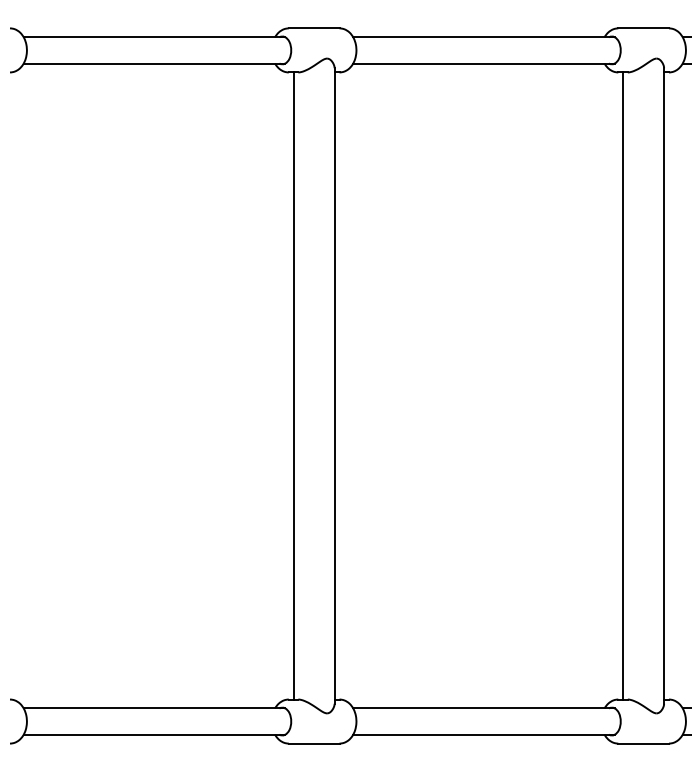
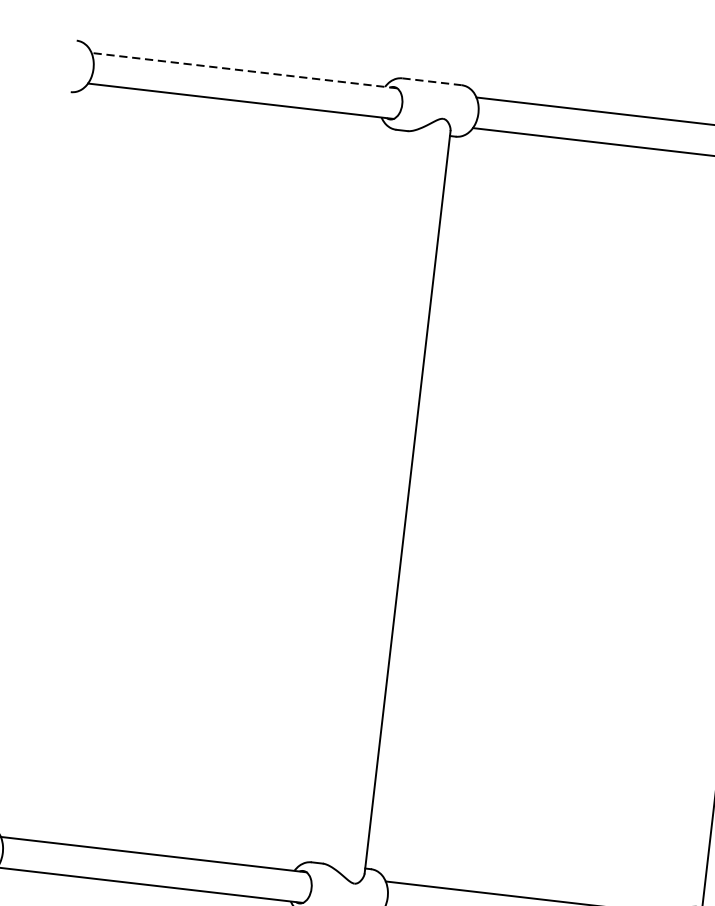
line: (314, 28) -> (432, 81), solid -> dashed
line: (154, 37) -> (244, 70), solid -> dashed
line: (293, 385) -> (359, 496), removed

